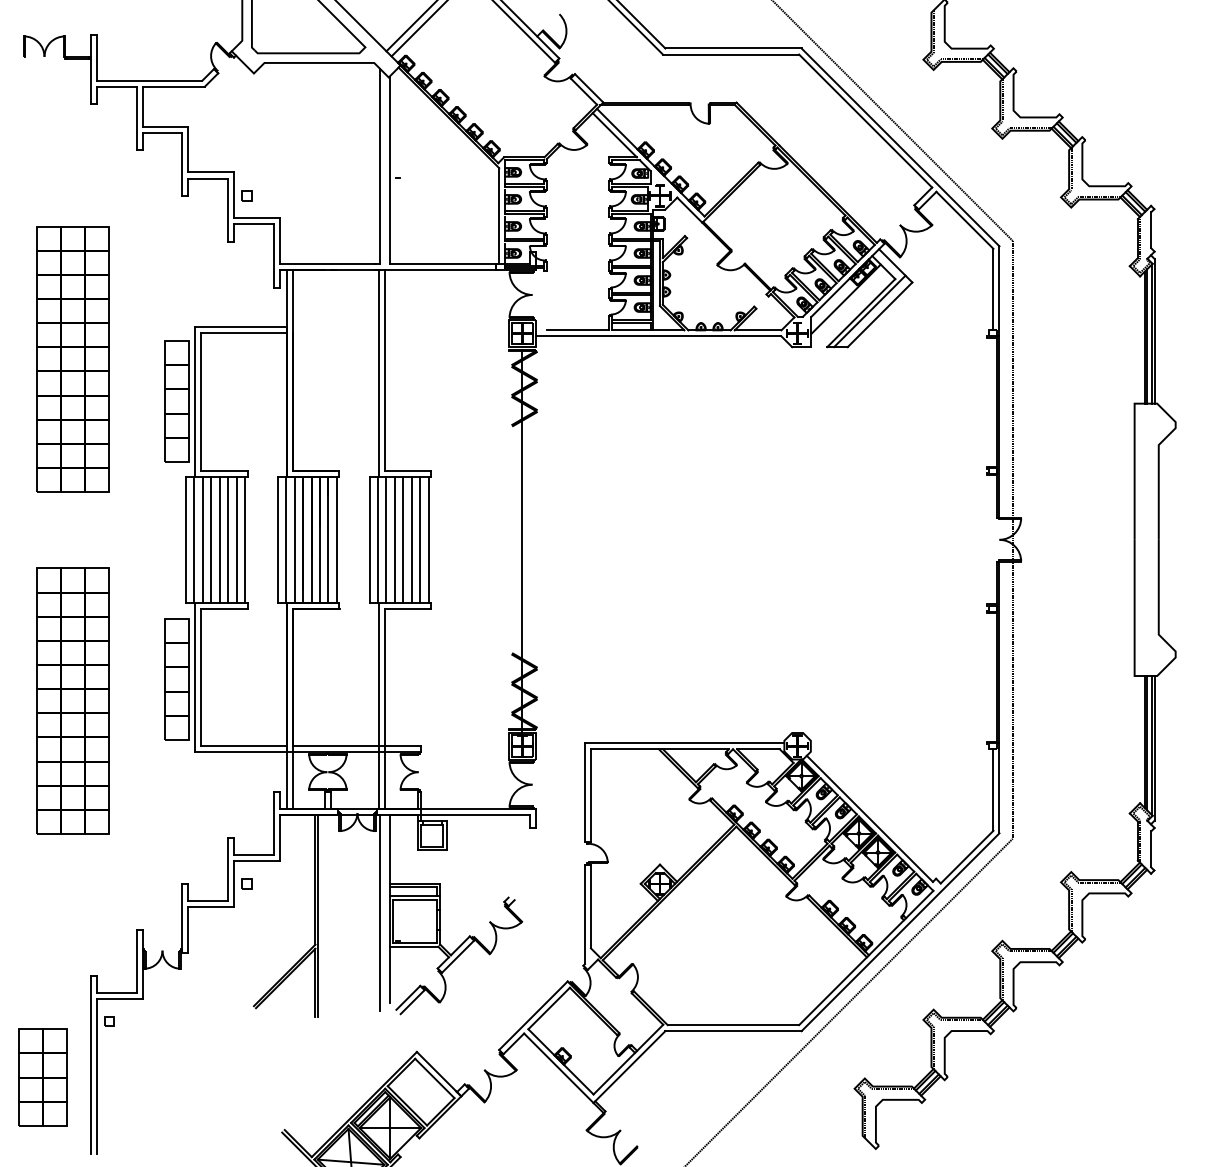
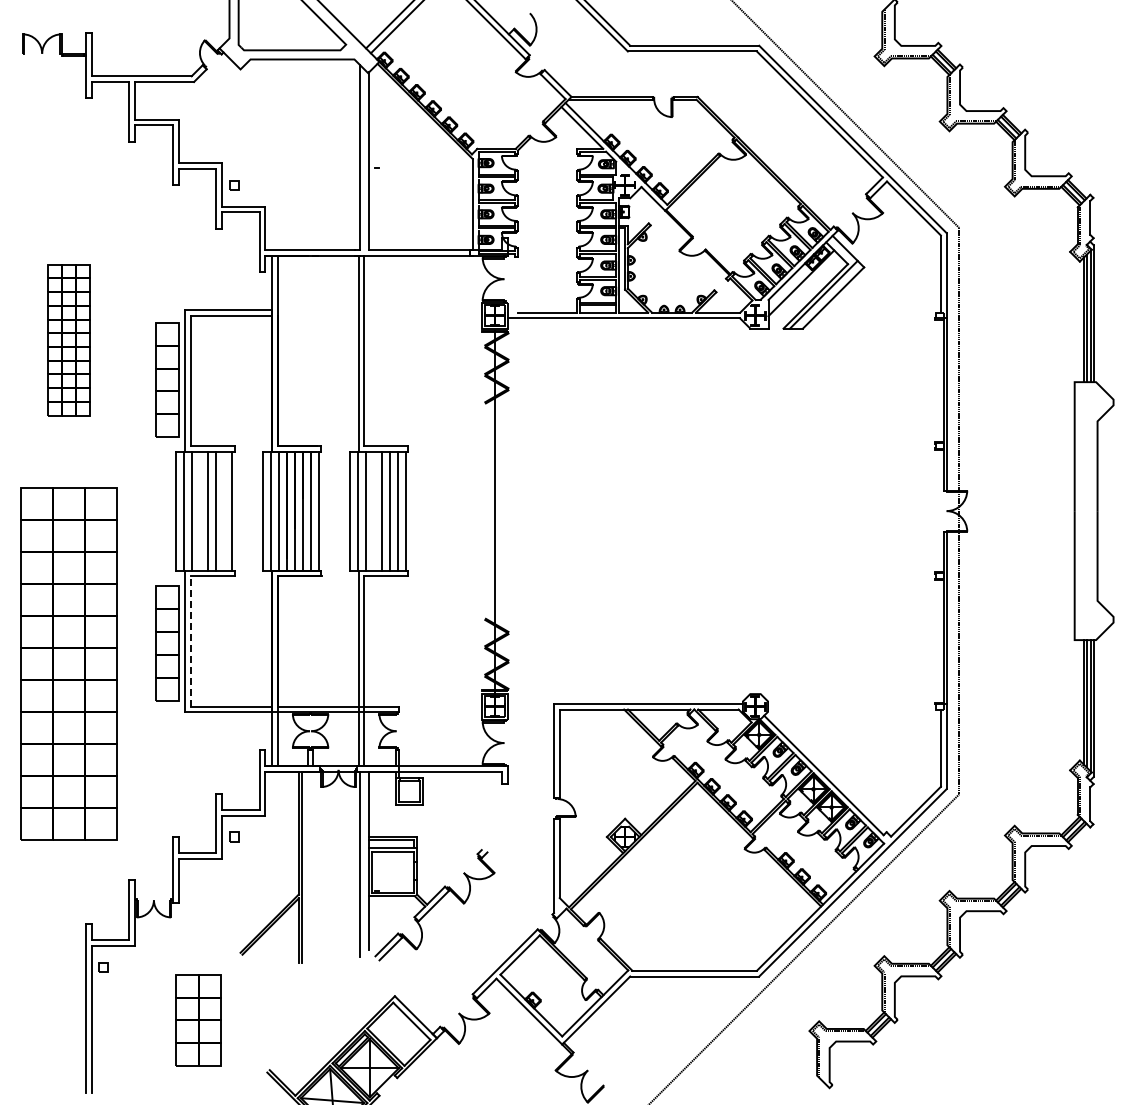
part: (72, 358) -> (68, 339), size x0.6
line: (211, 539) -> (200, 510), removed
line: (236, 539) -> (224, 510), removed
line: (395, 539) -> (374, 510), removed
line: (201, 676) -> (190, 640), solid -> dashed
part: (72, 700) -> (68, 663), size x1.4
part: (42, 1077) -> (198, 1020), moved

